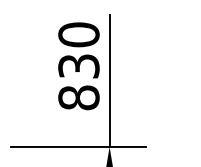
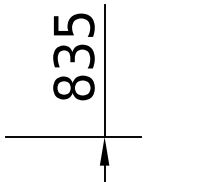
text: (78, 34) -> (73, 24), 830 -> 835

